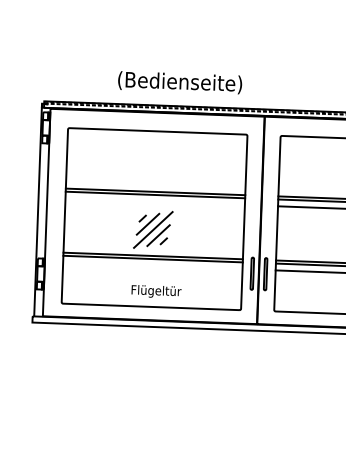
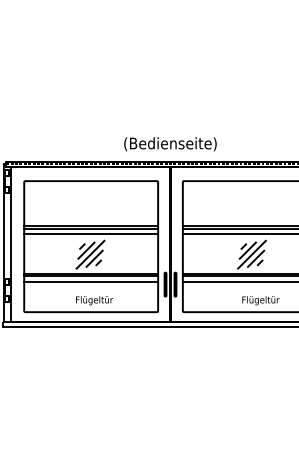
text: (180, 83) -> (170, 144), moved
line: (155, 201) -> (91, 233), added
line: (153, 265) -> (91, 281), added

